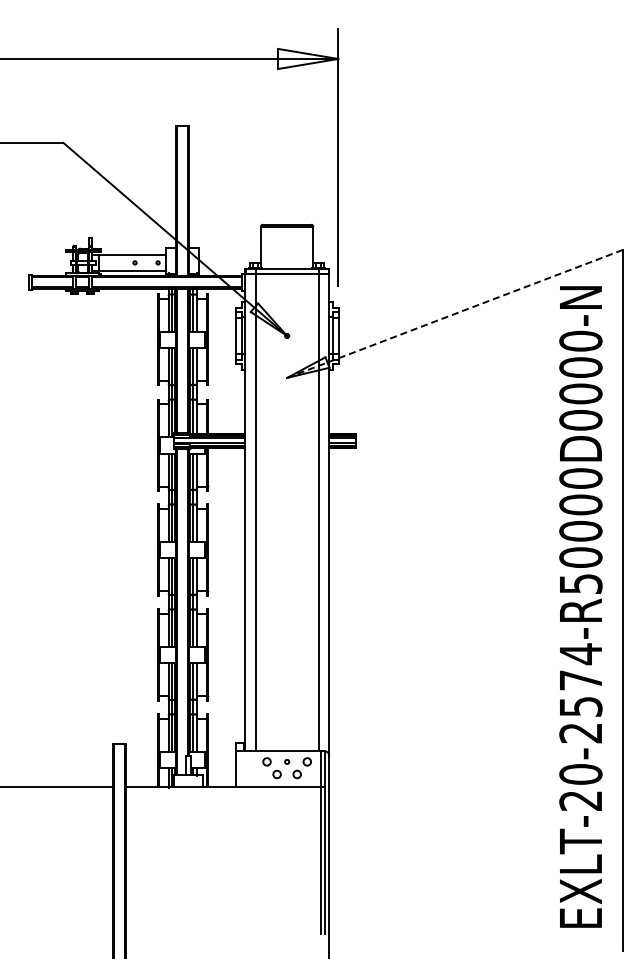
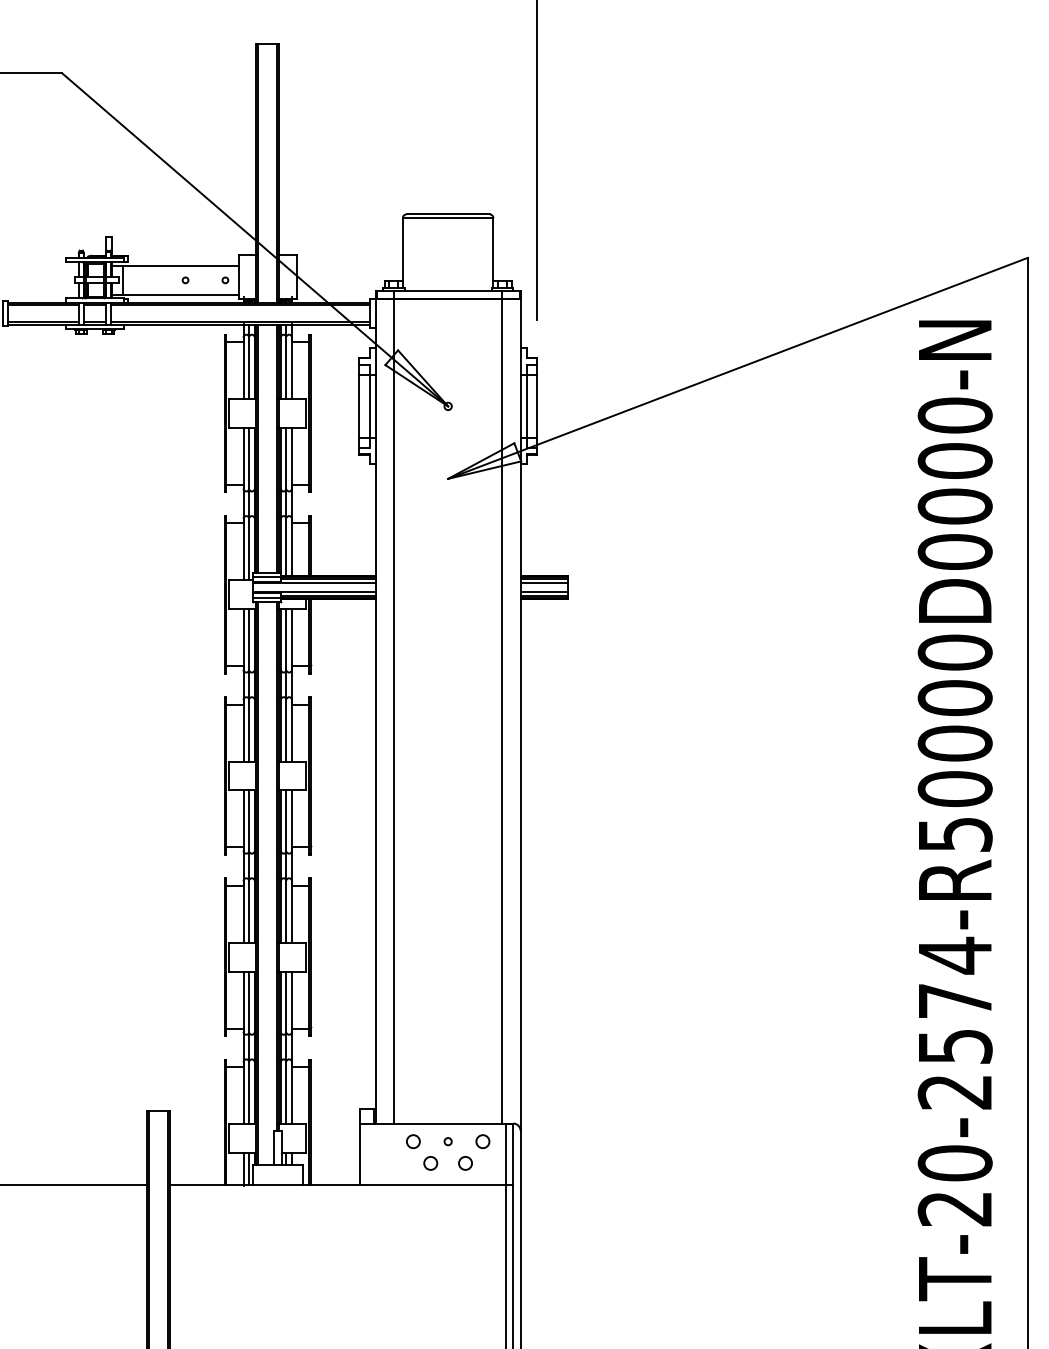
line: (455, 313) -> (738, 367), dashed -> solid

